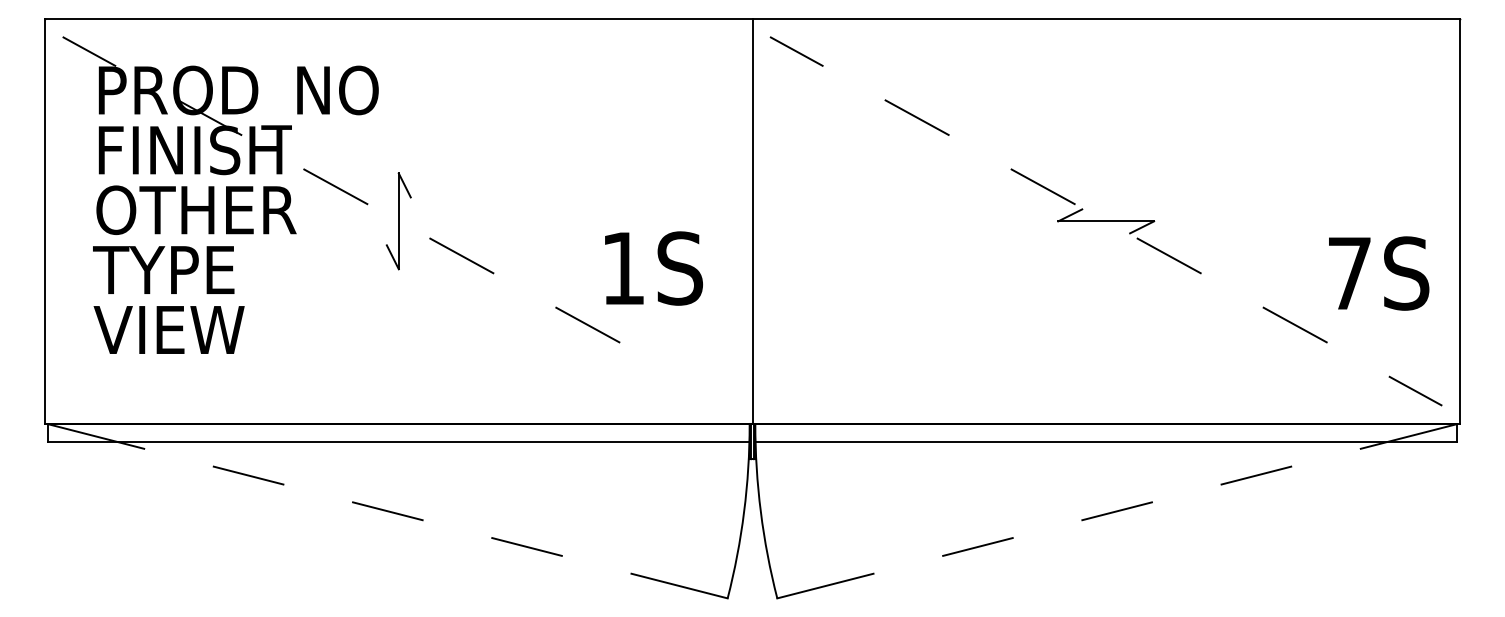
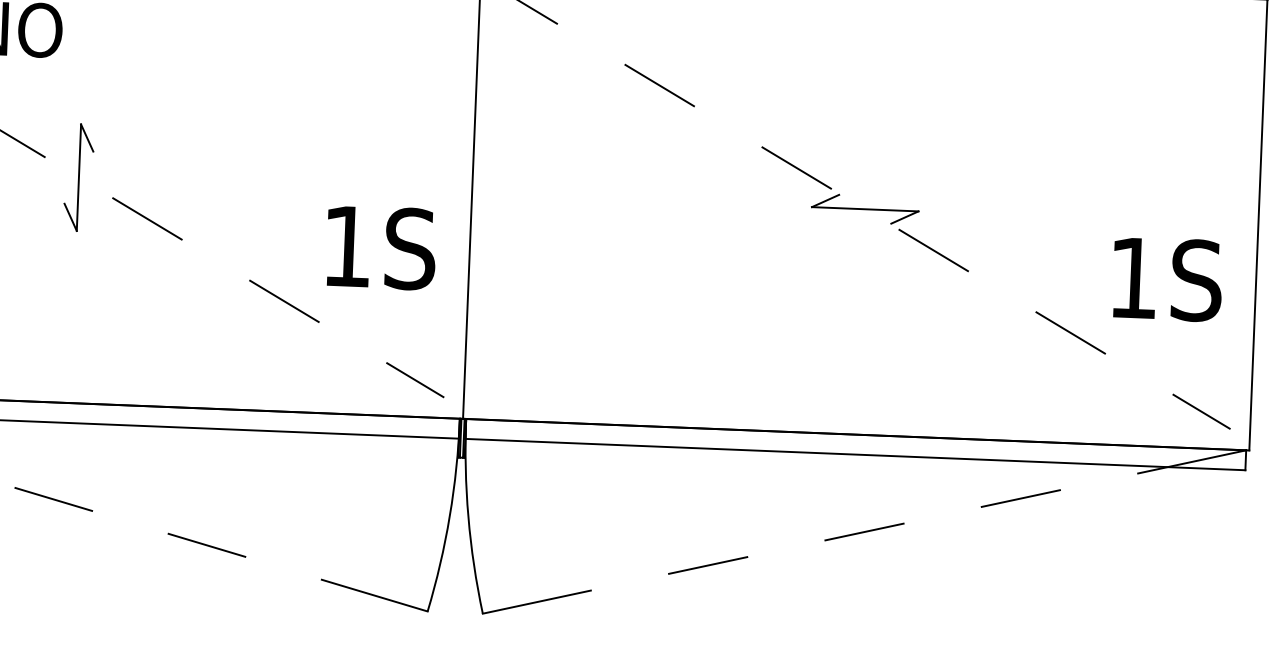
text: (653, 268) -> (380, 247), moved
text: (1349, 273) -> (1133, 278), 7S -> 1S
line: (708, 390) -> (415, 379), added

